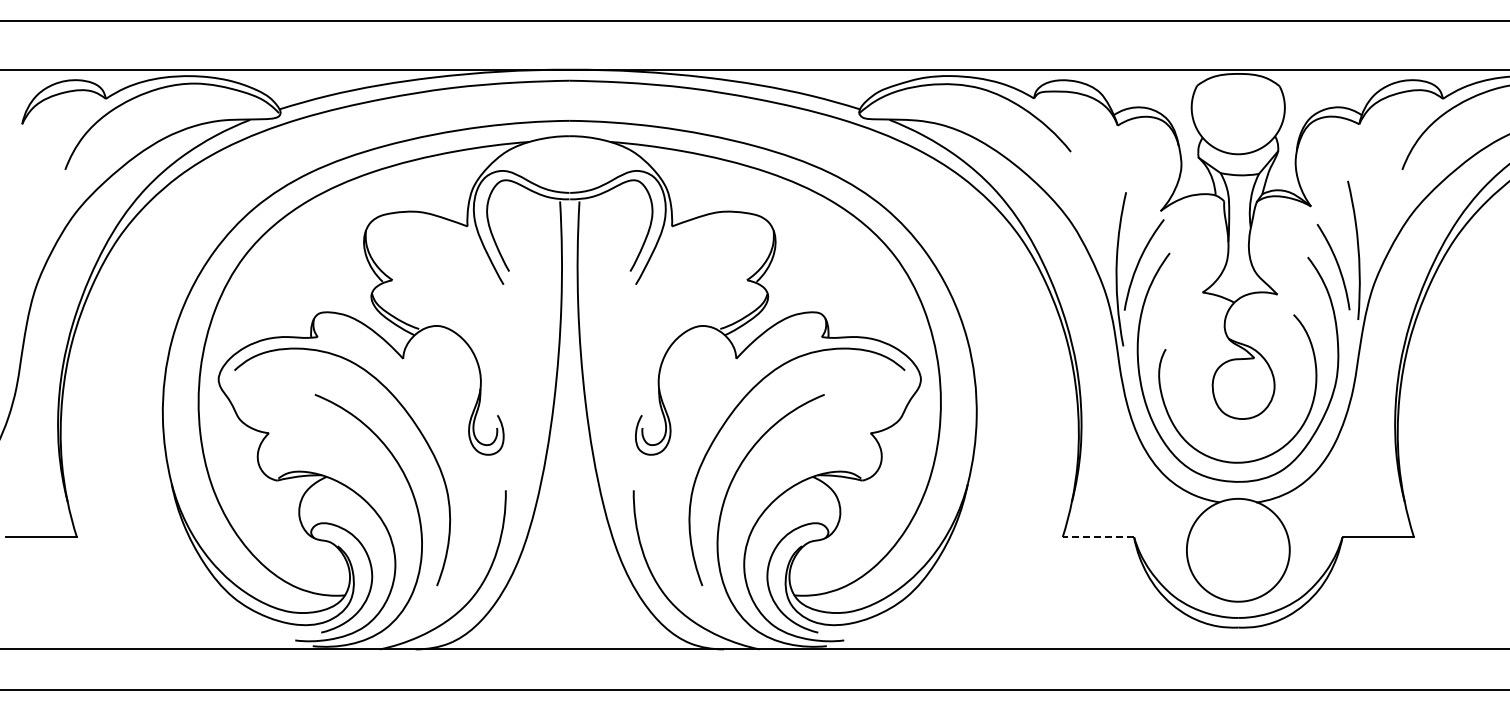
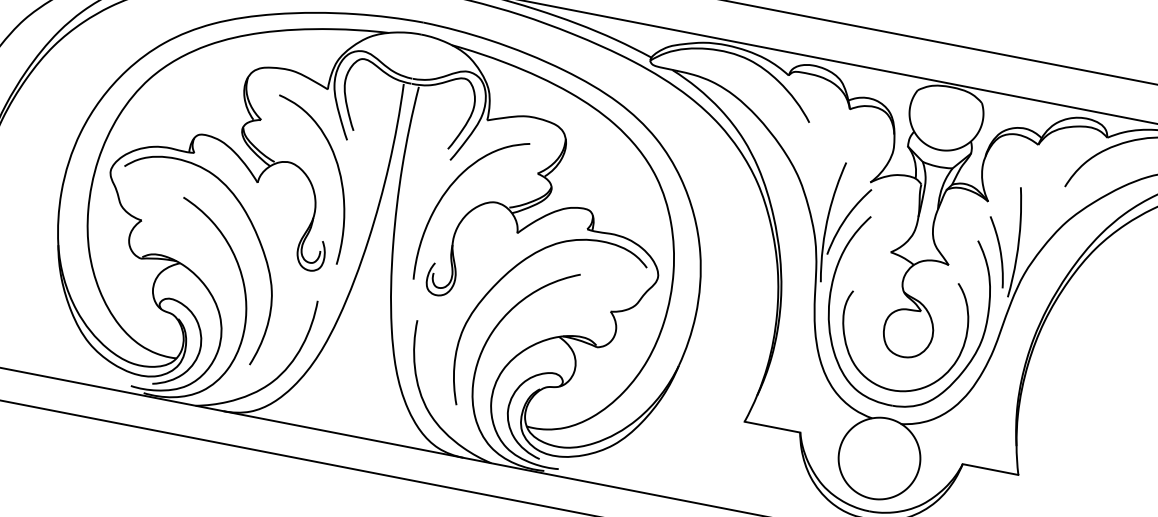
curve: (639, 324) -> (447, 191), added
curve: (500, 325) -> (338, 171), added
line: (1098, 537) -> (772, 427), dashed -> solid

